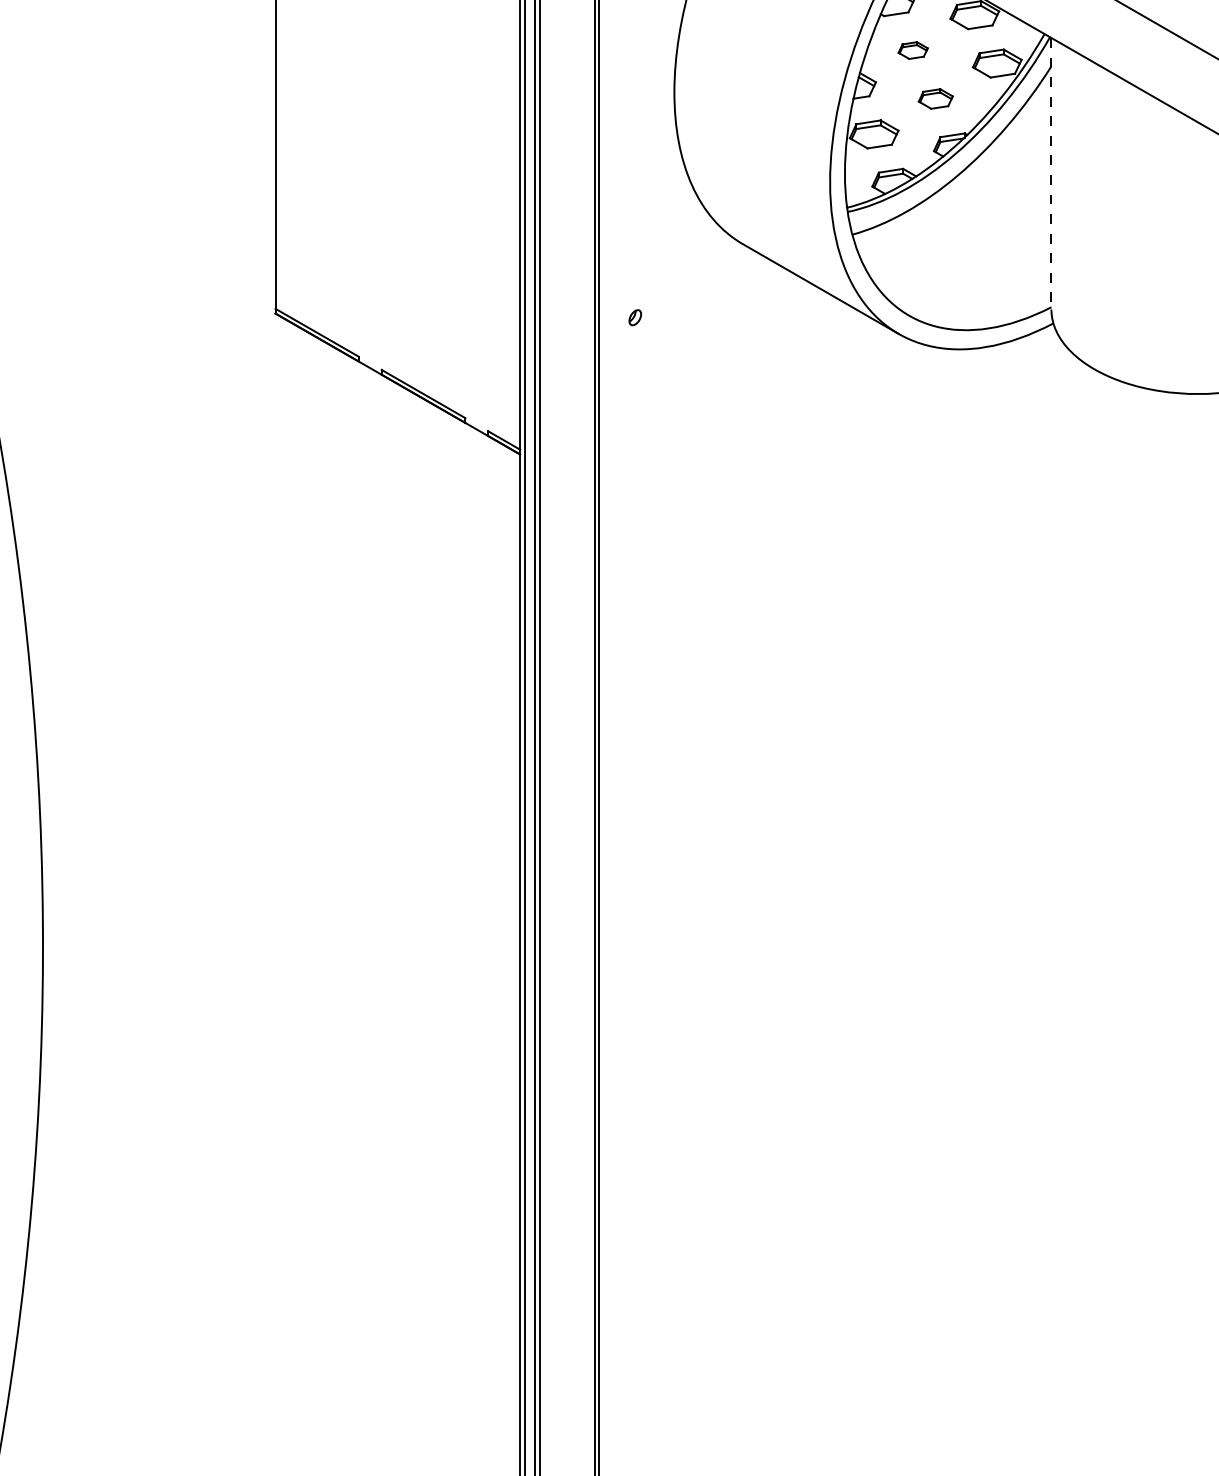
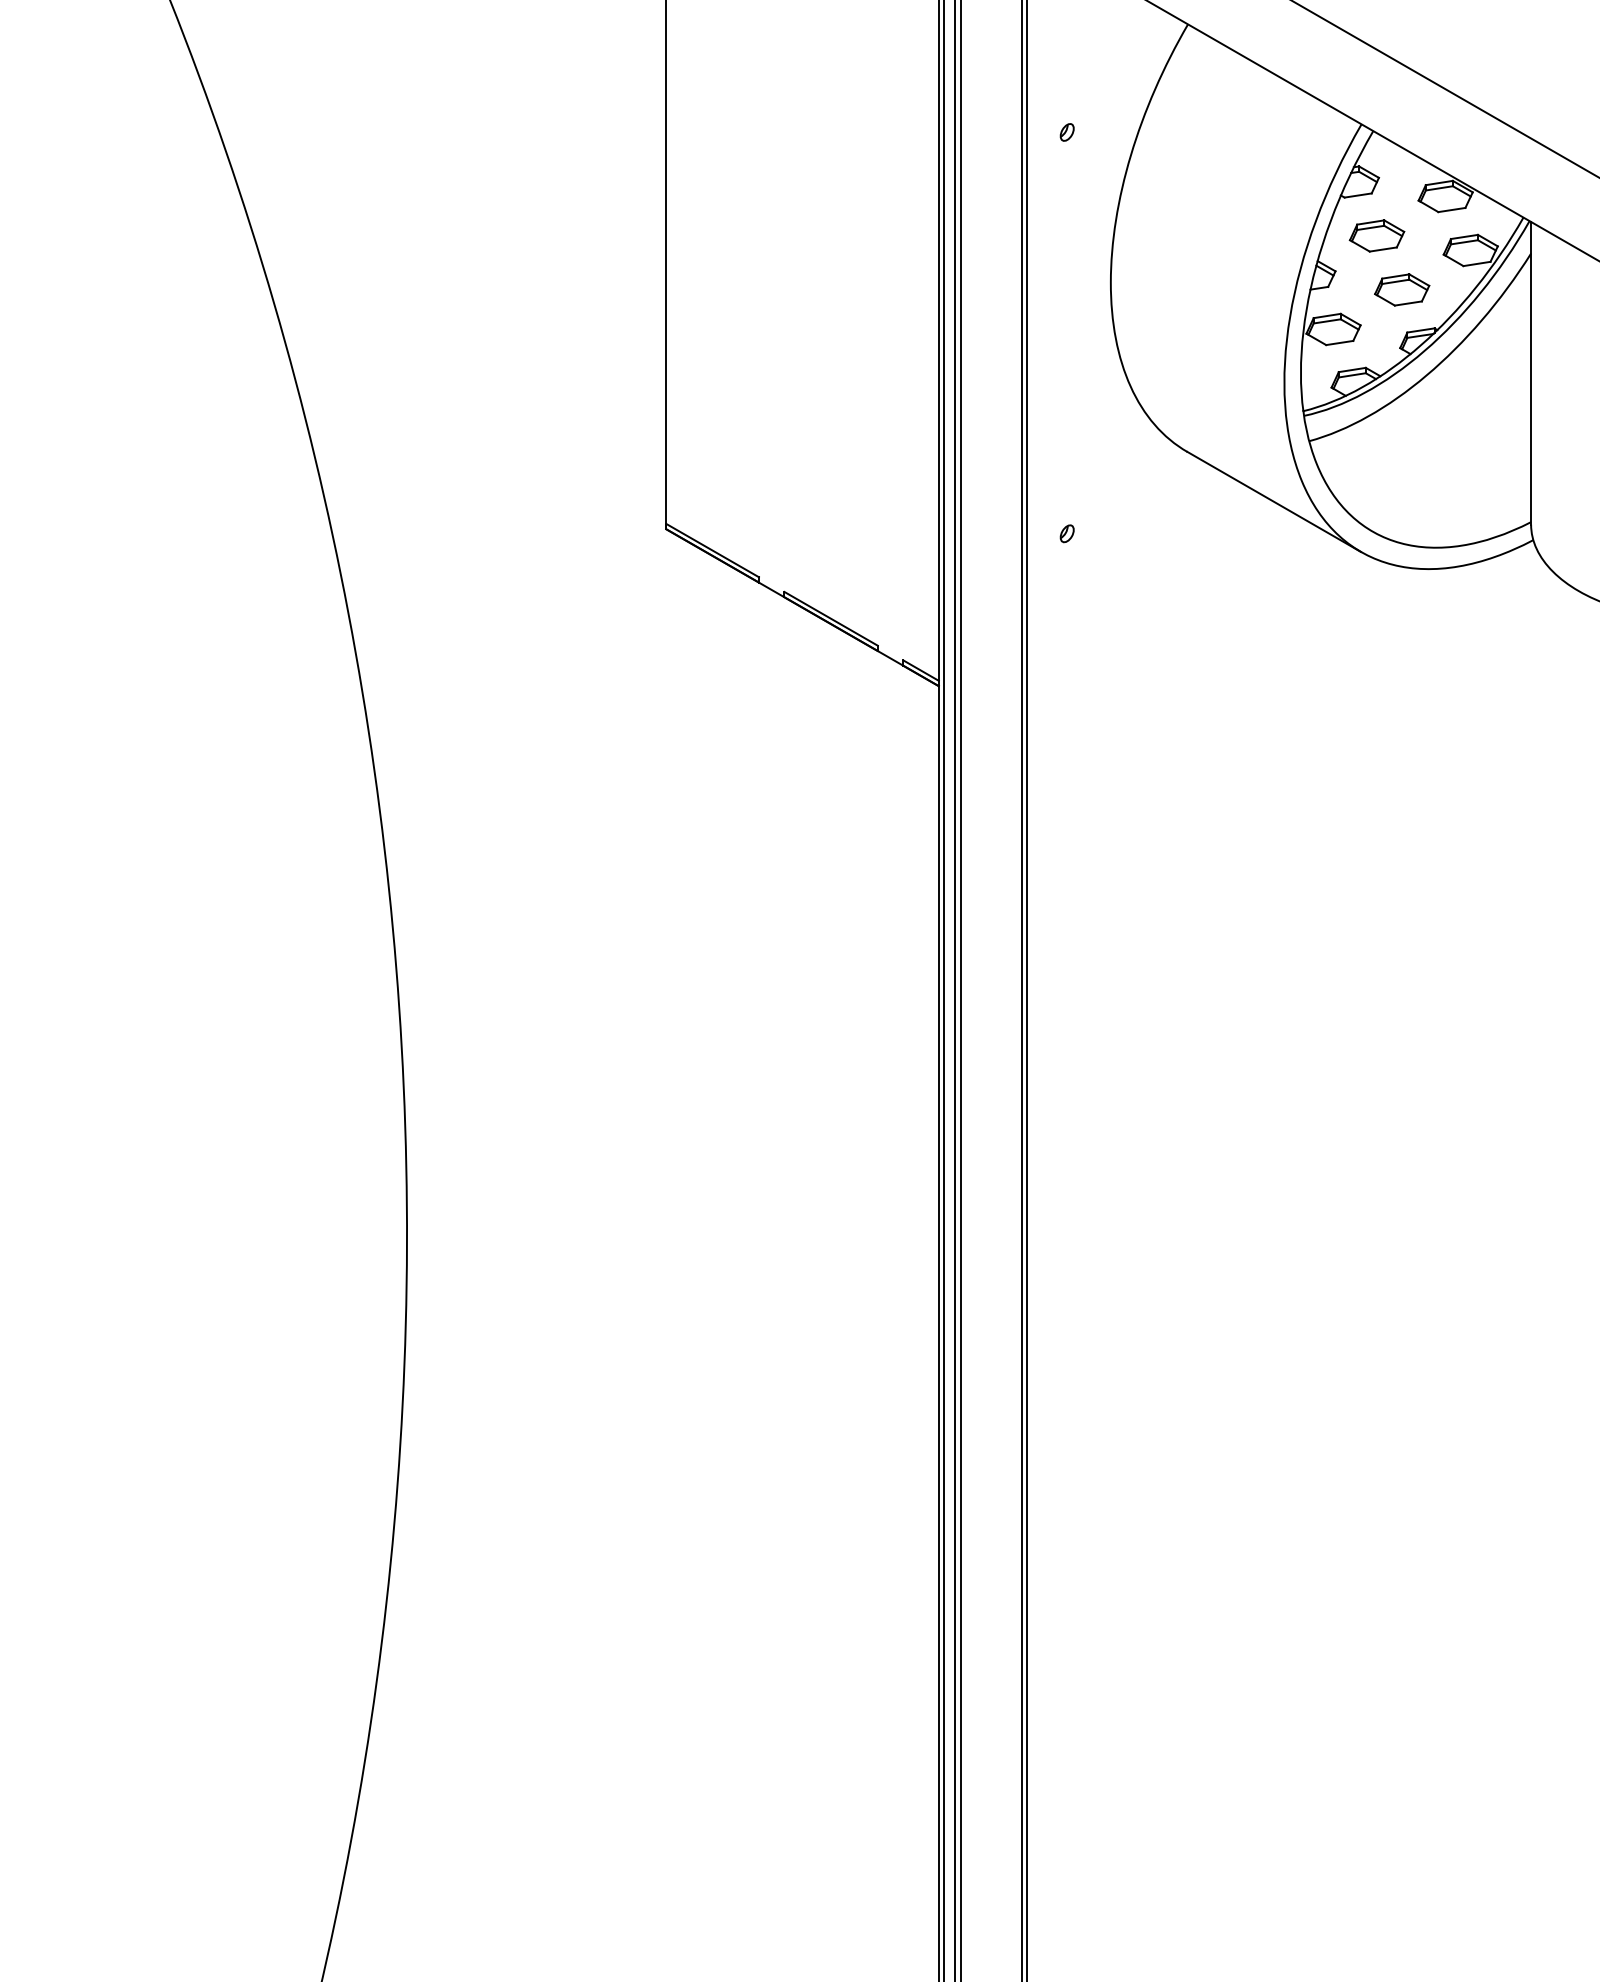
part: (912, 50) -> (1376, 235), size x1.67
part: (936, 98) -> (1402, 289), size x1.43
line: (1051, 173) -> (1531, 373), dashed -> solid

